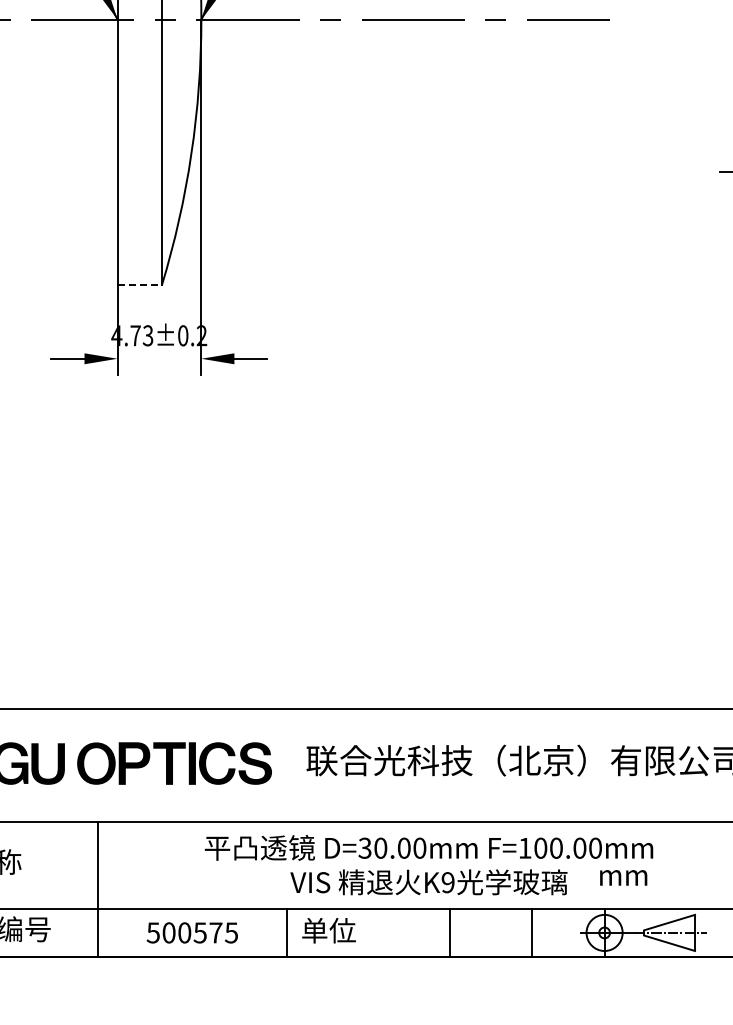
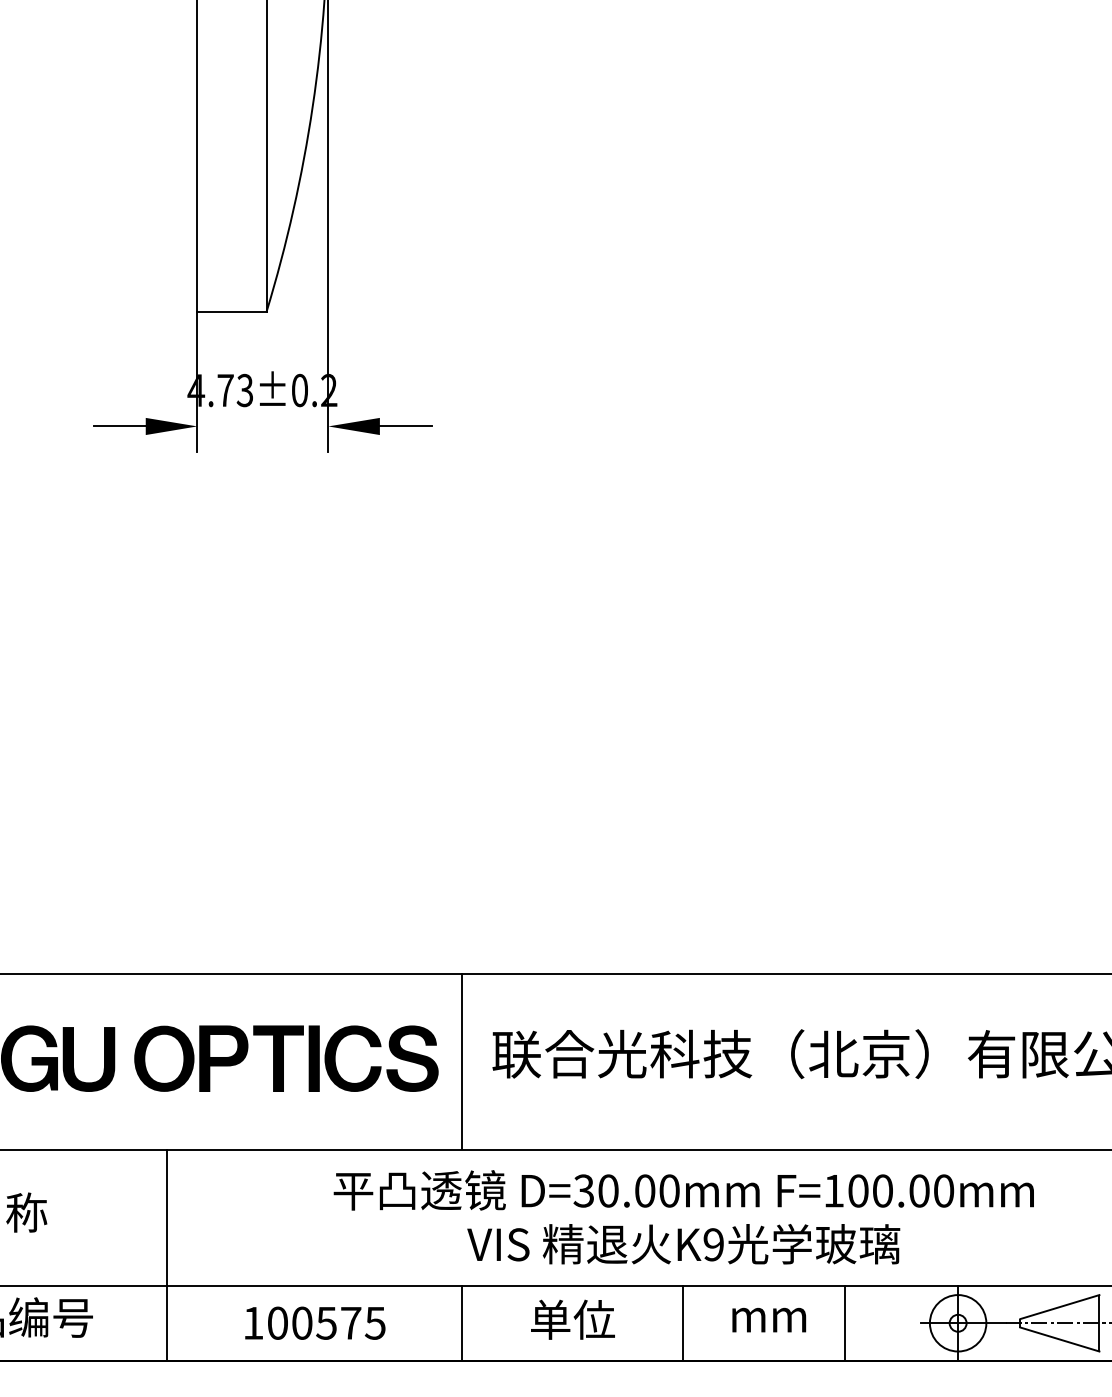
line: (140, 285) -> (233, 311), dashed -> solid
line: (287, 765) -> (462, 1061), added
text: (623, 877) -> (768, 1319), moved
text: (328, 930) -> (572, 1319), moved
text: (152, 932) -> (251, 1322), 500575 -> 100575
line: (450, 932) -> (683, 1322), moved

